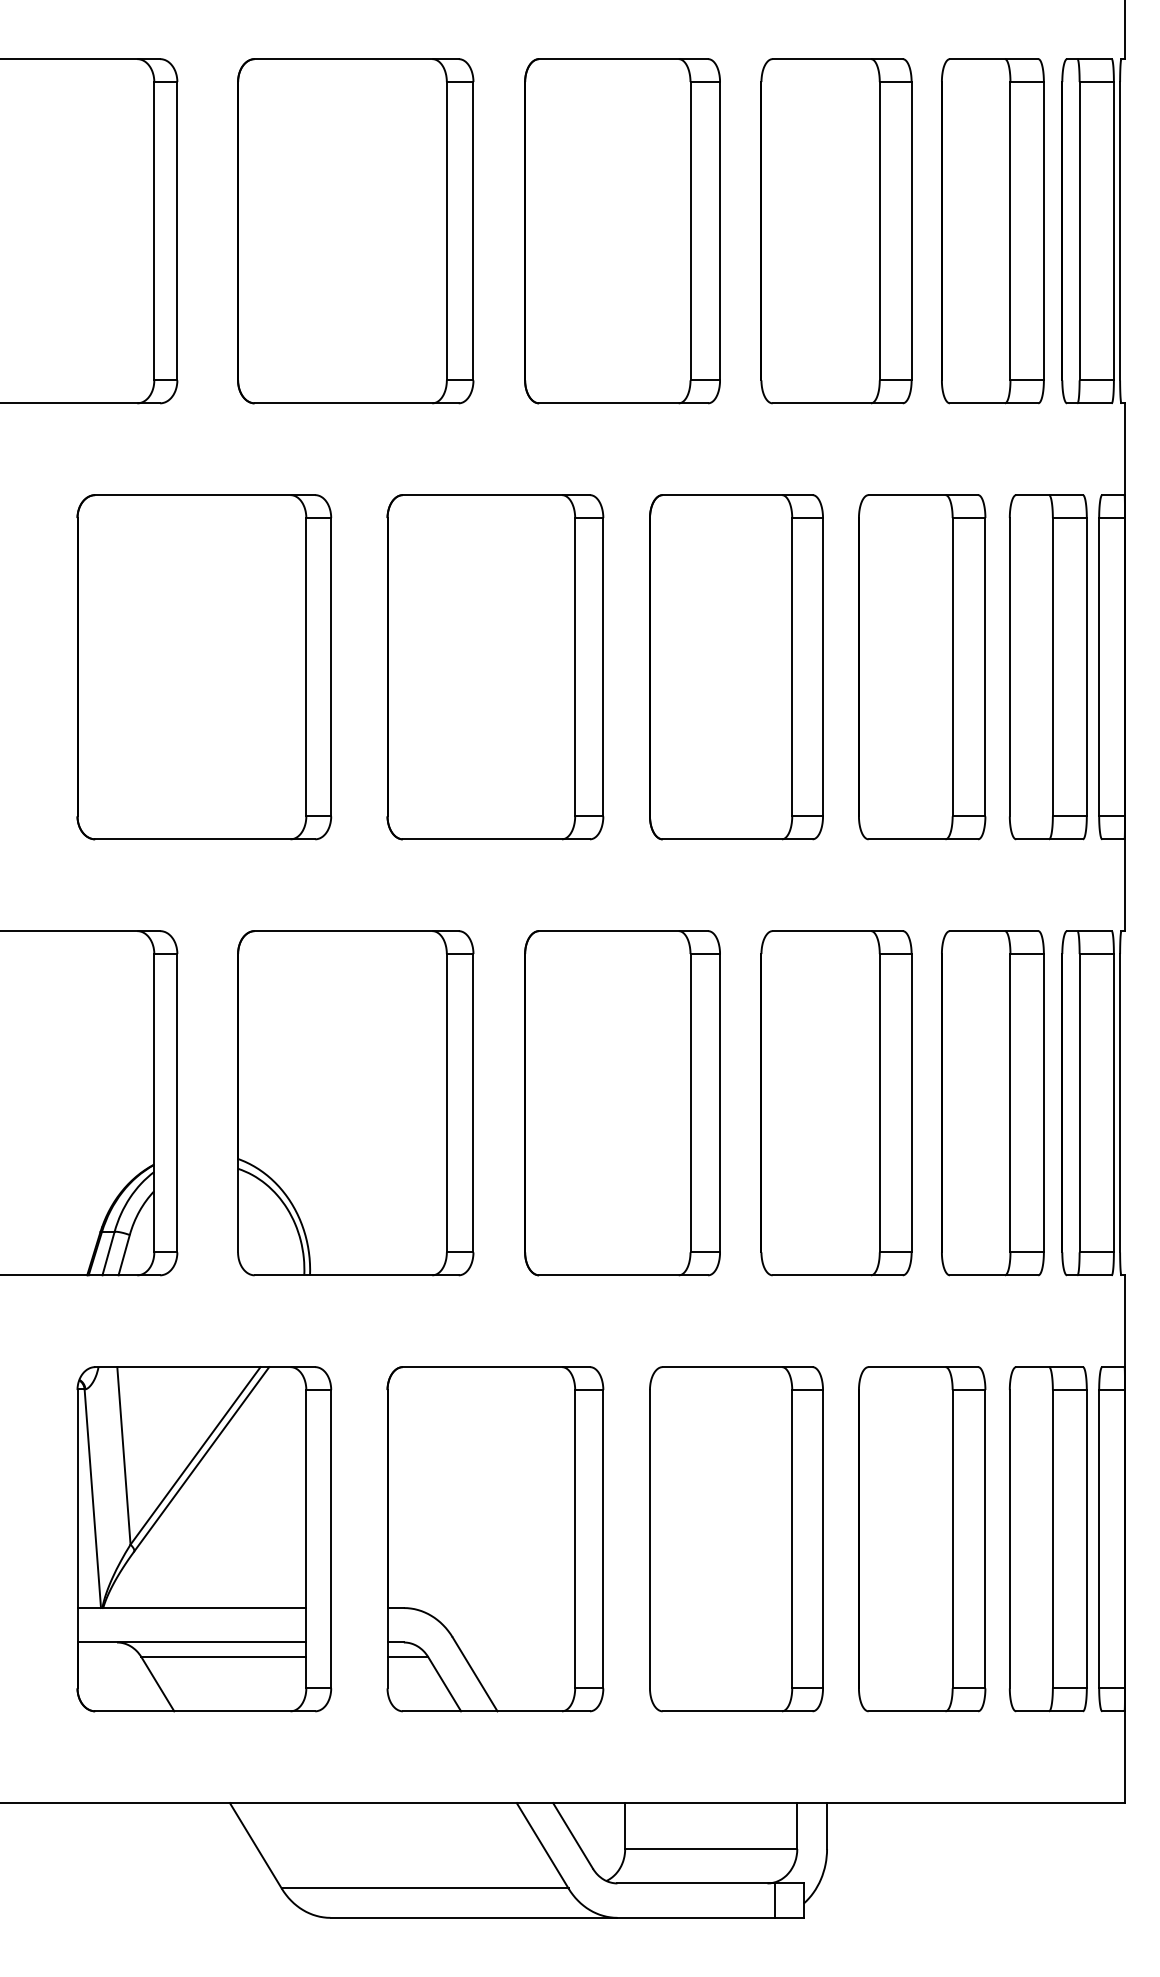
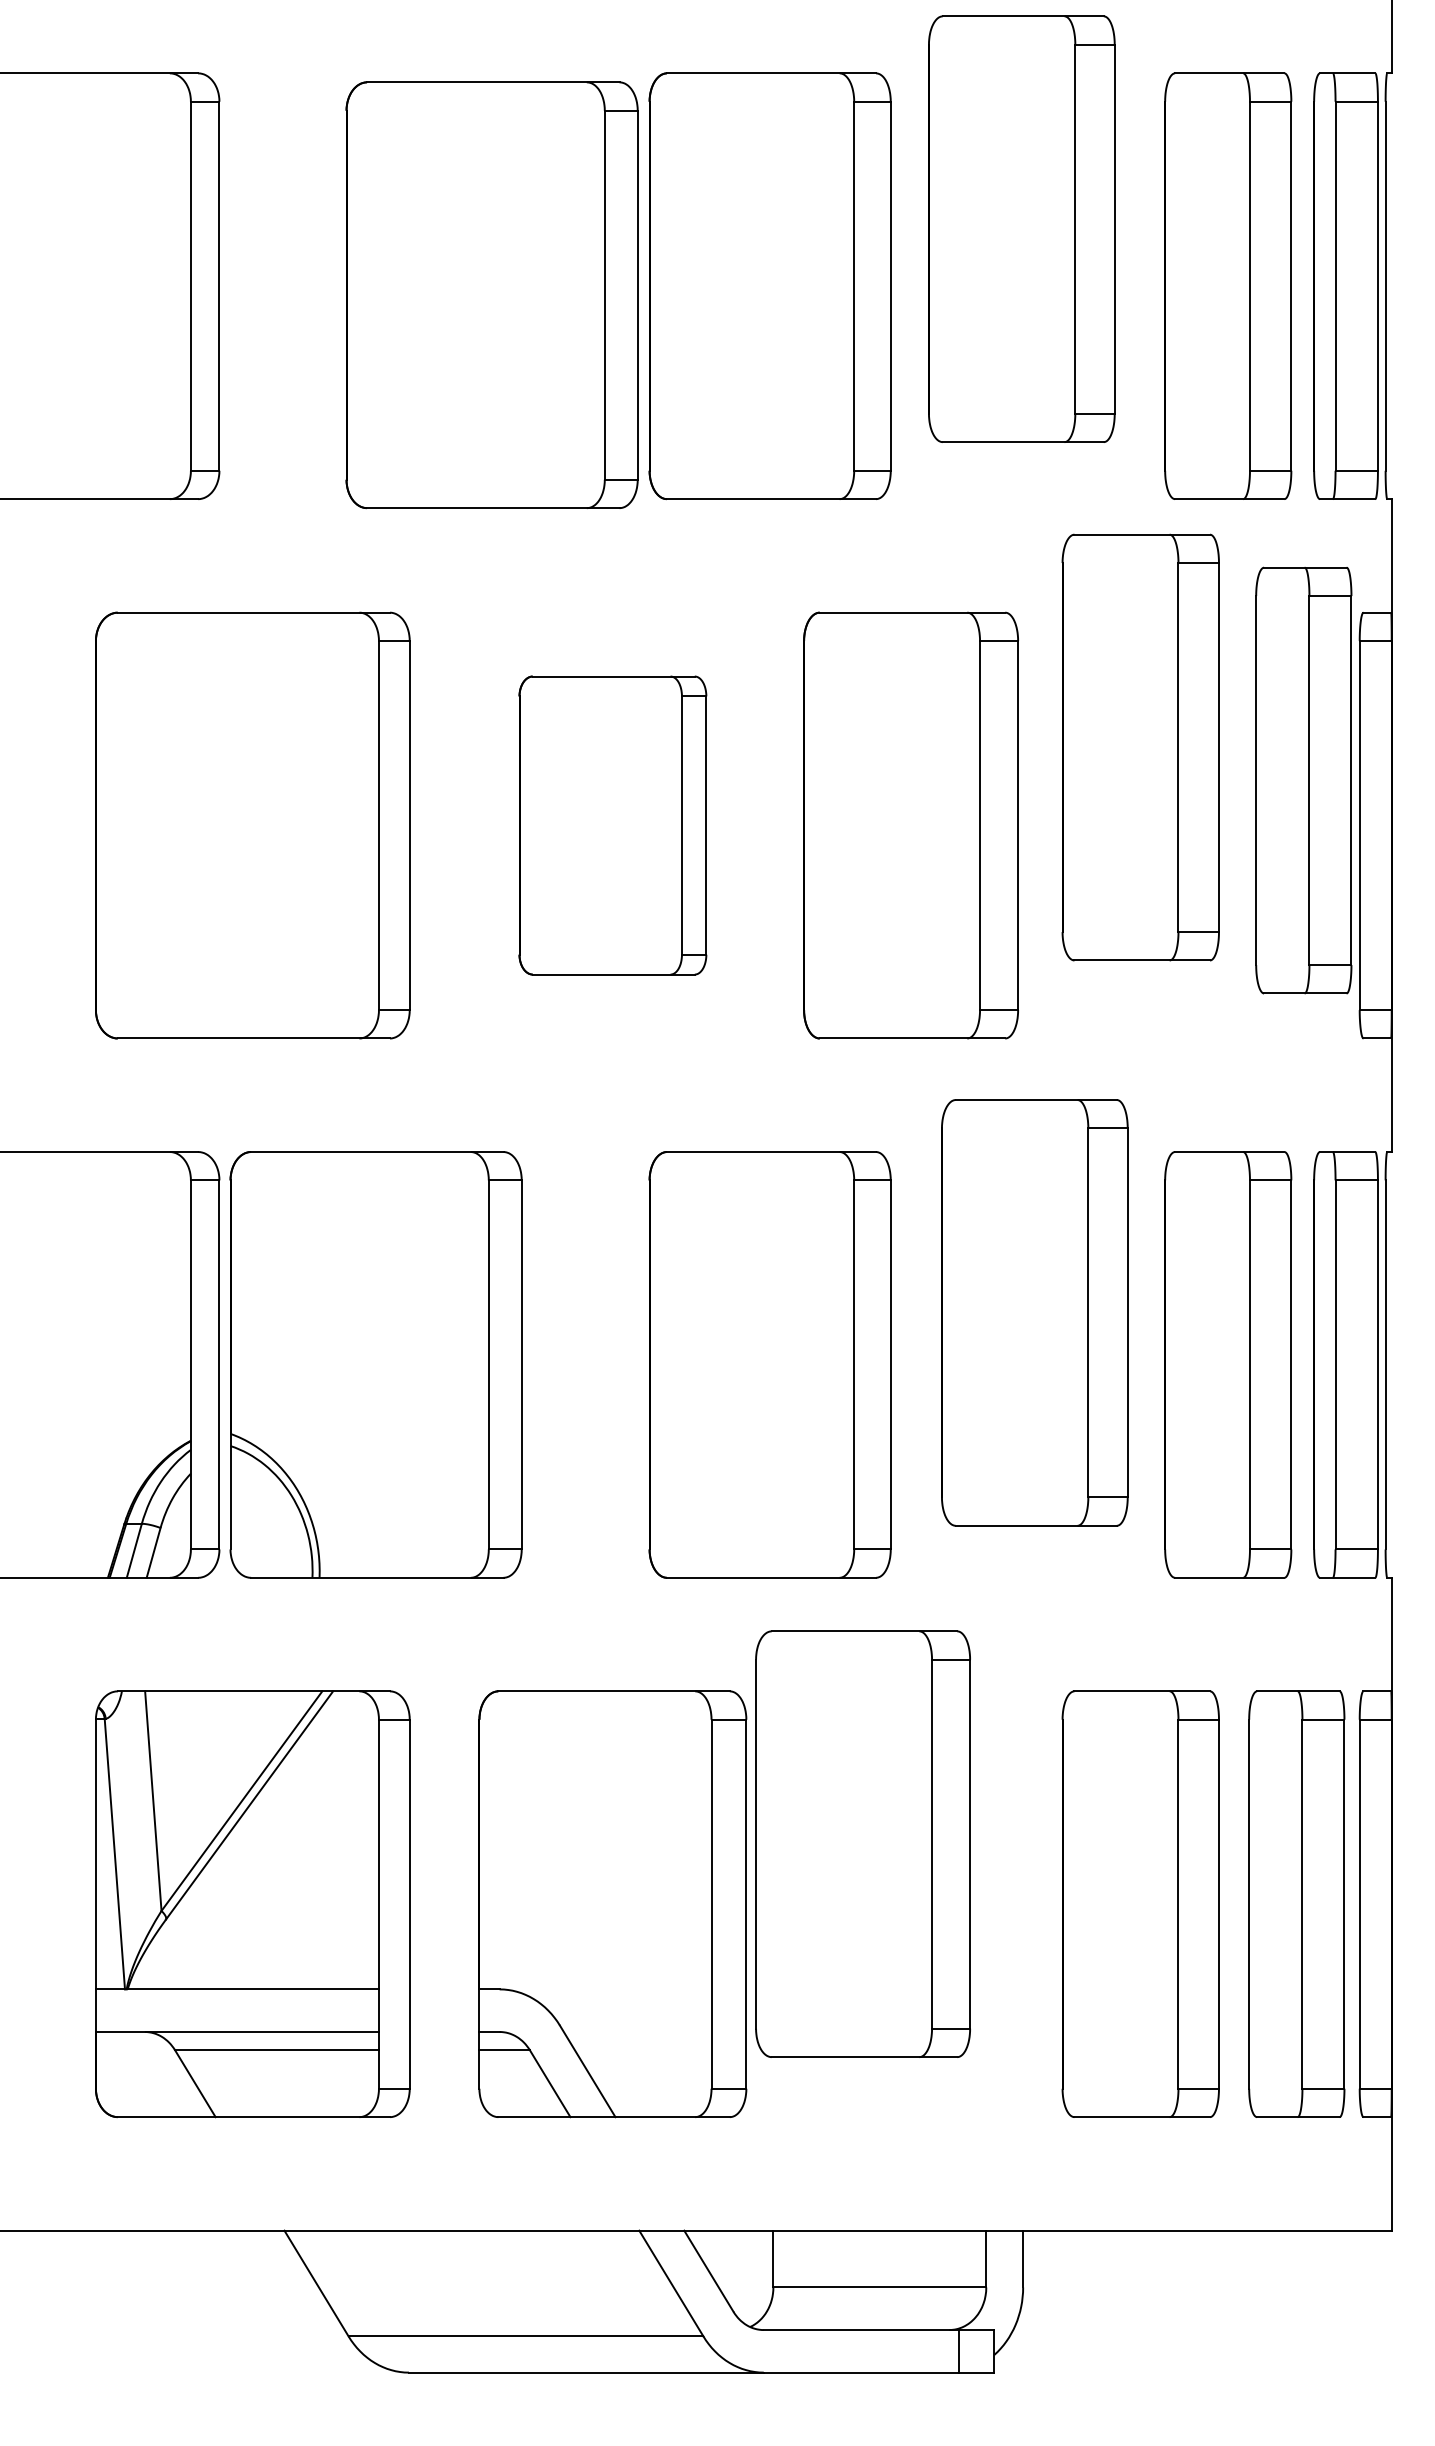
part: (836, 230) -> (1021, 228), moved
part: (355, 231) -> (491, 295), moved
part: (495, 667) -> (612, 825), size x0.7
part: (921, 667) -> (1140, 747), moved
part: (1048, 667) -> (1303, 780), moved
part: (355, 1102) -> (375, 1364), moved
part: (836, 1102) -> (1034, 1312), moved
part: (736, 1538) -> (862, 1843), moved

